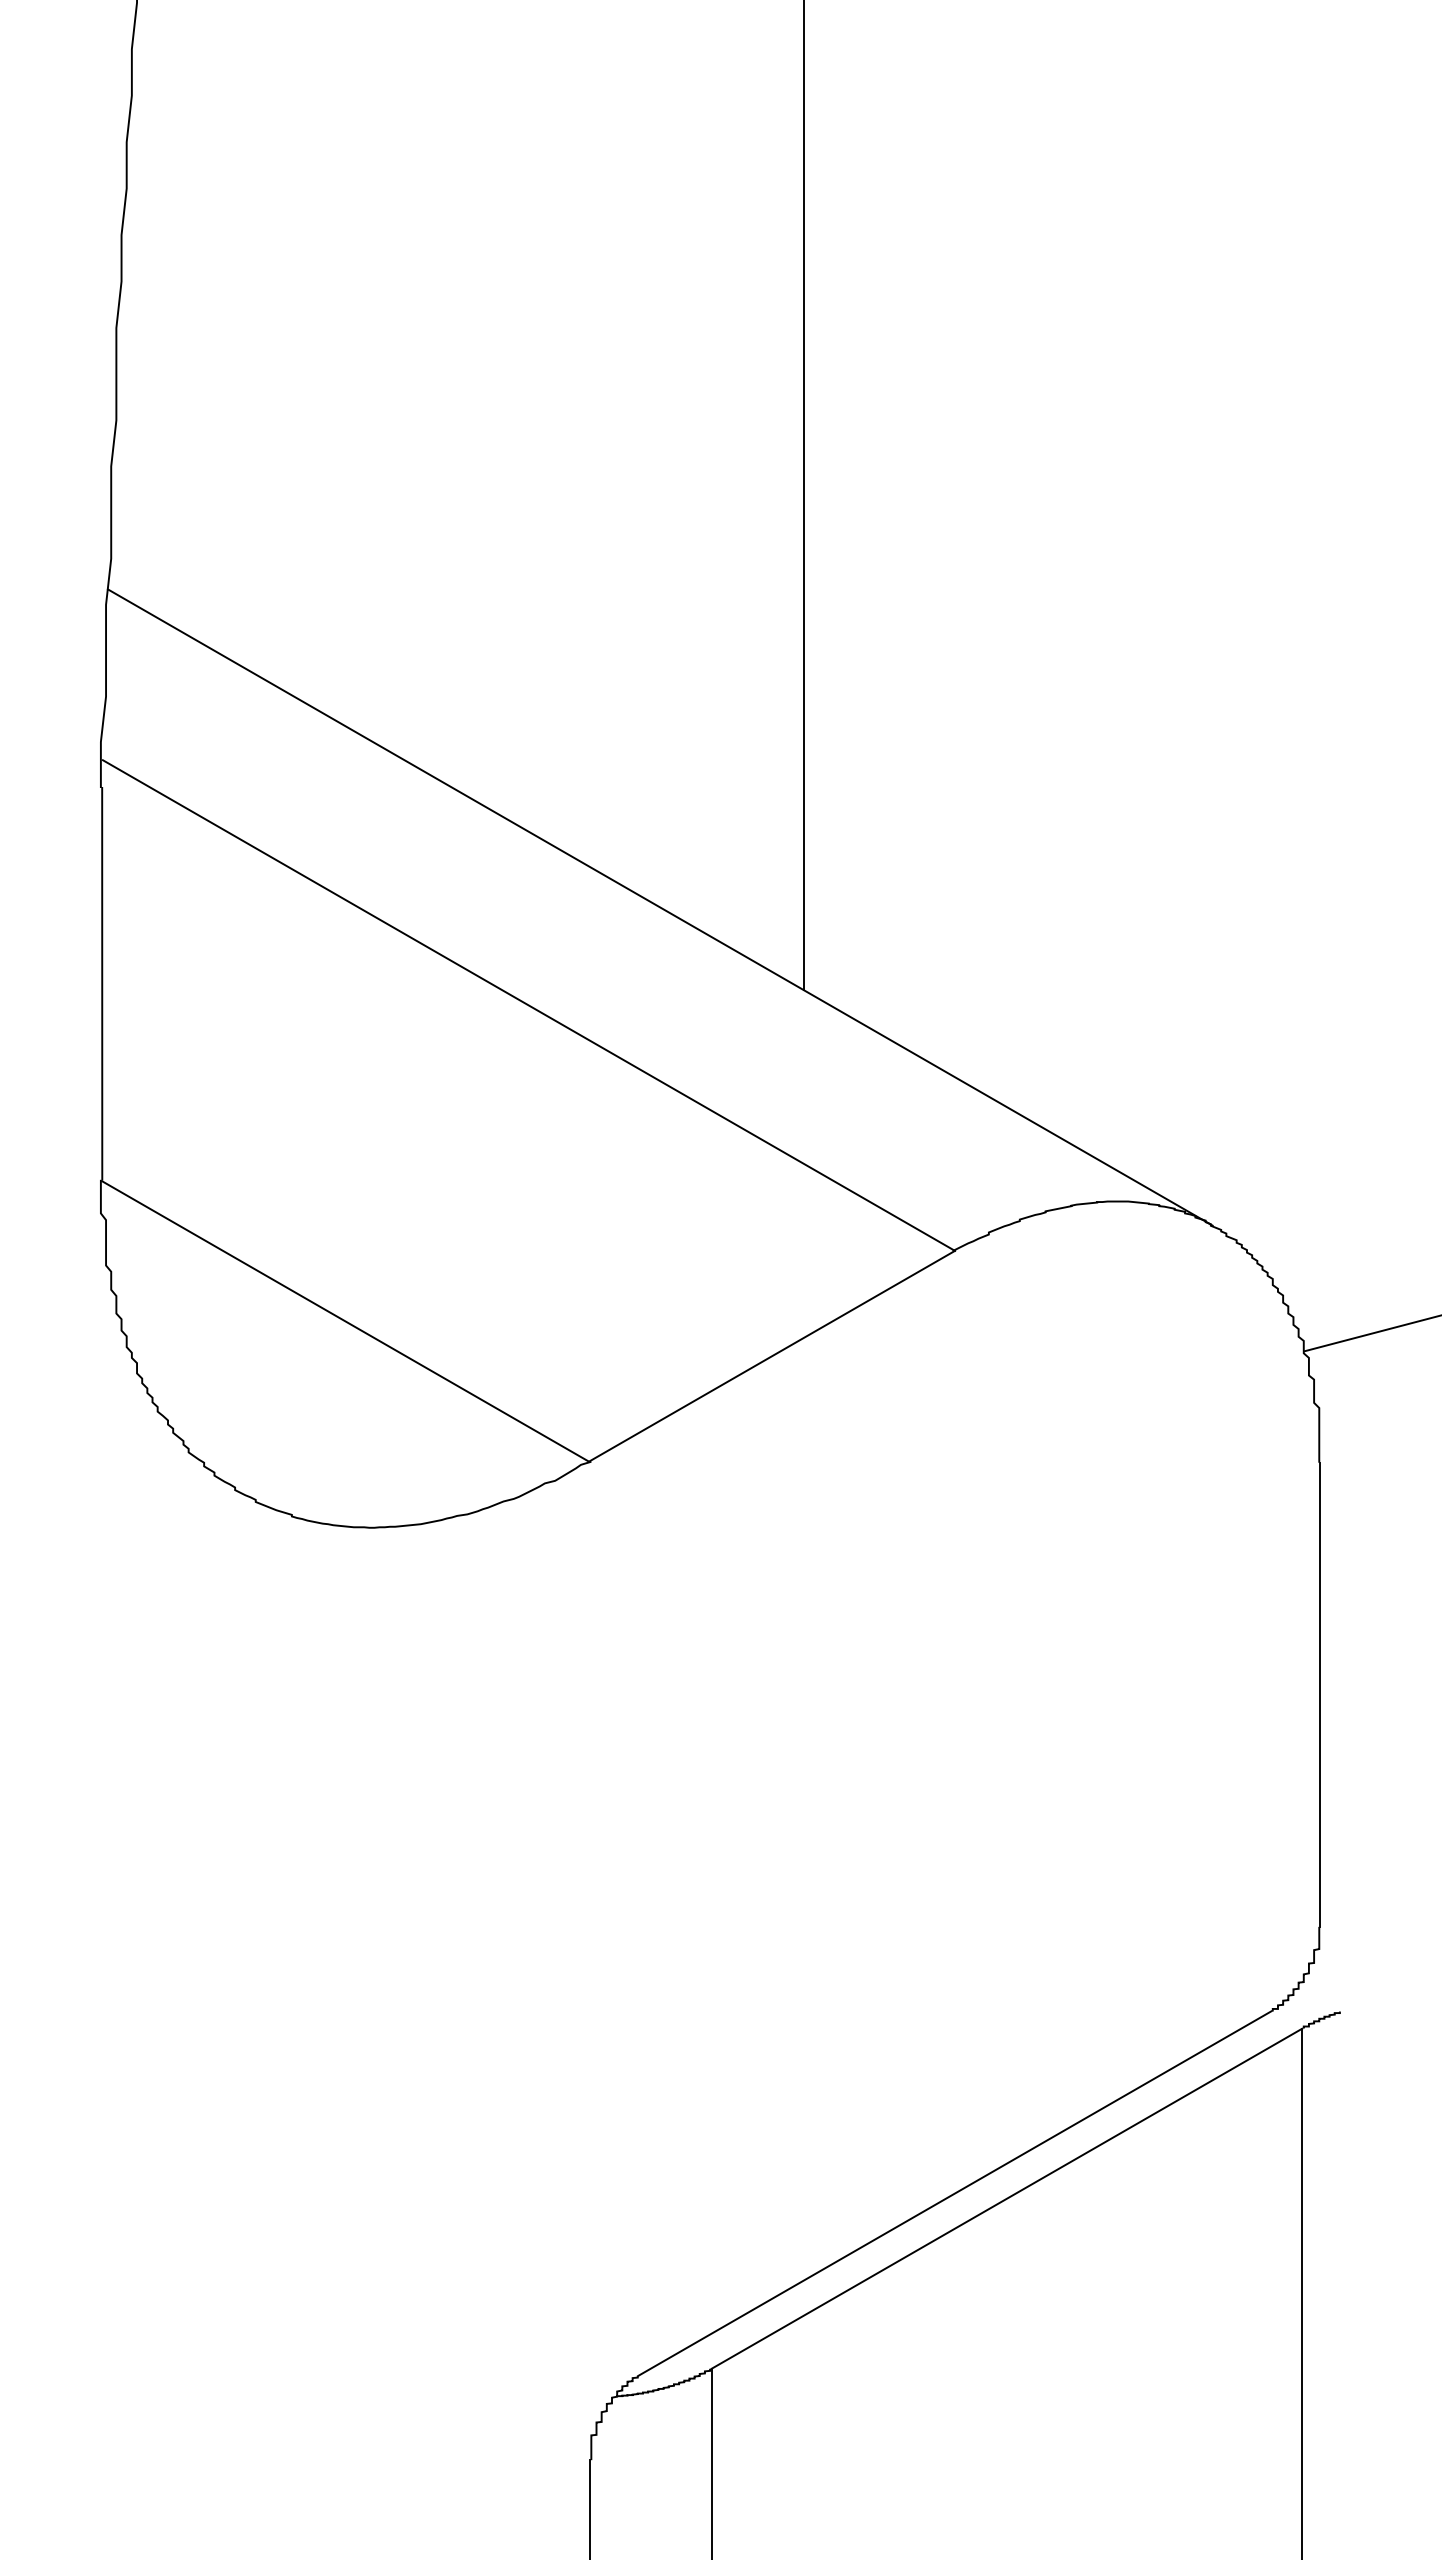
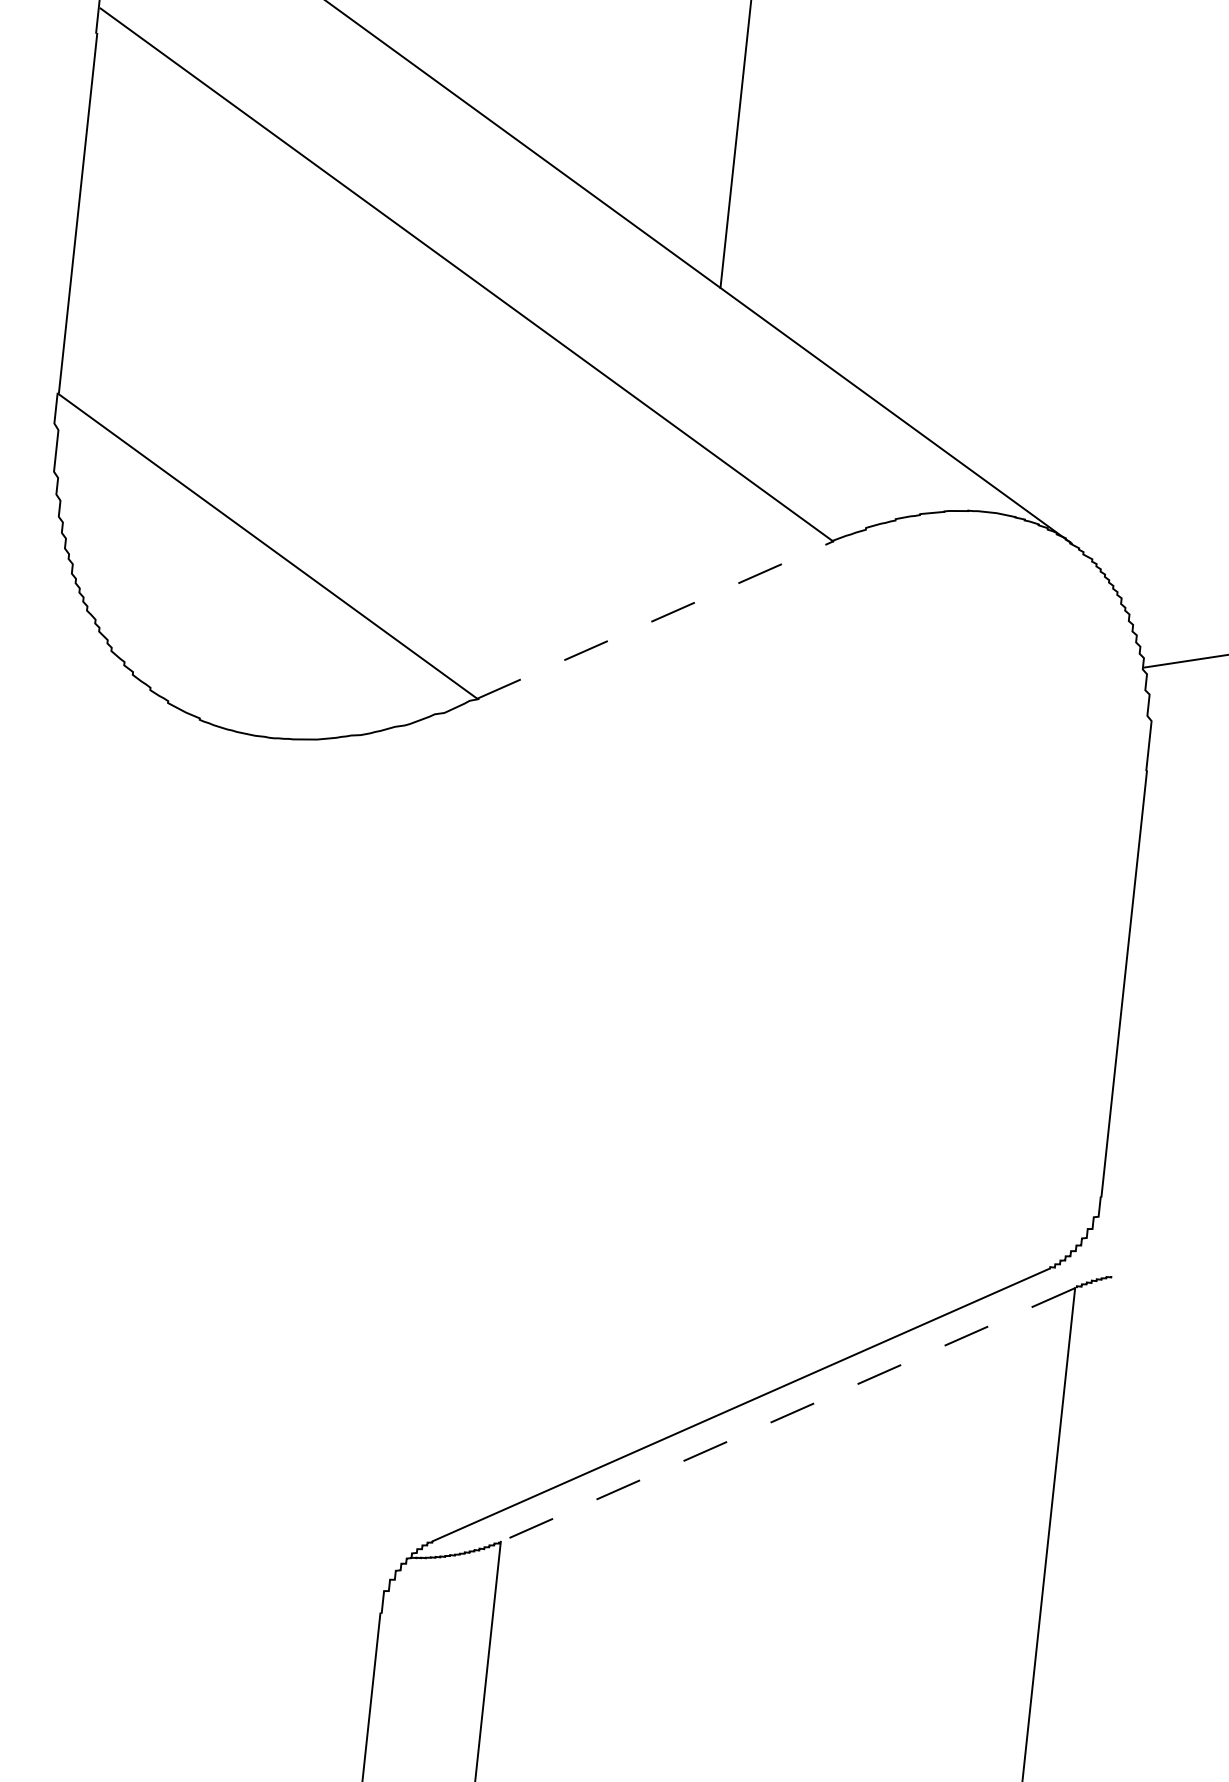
line: (772, 1356) -> (655, 620), solid -> dashed
line: (1006, 2198) -> (787, 1414), solid -> dashed

